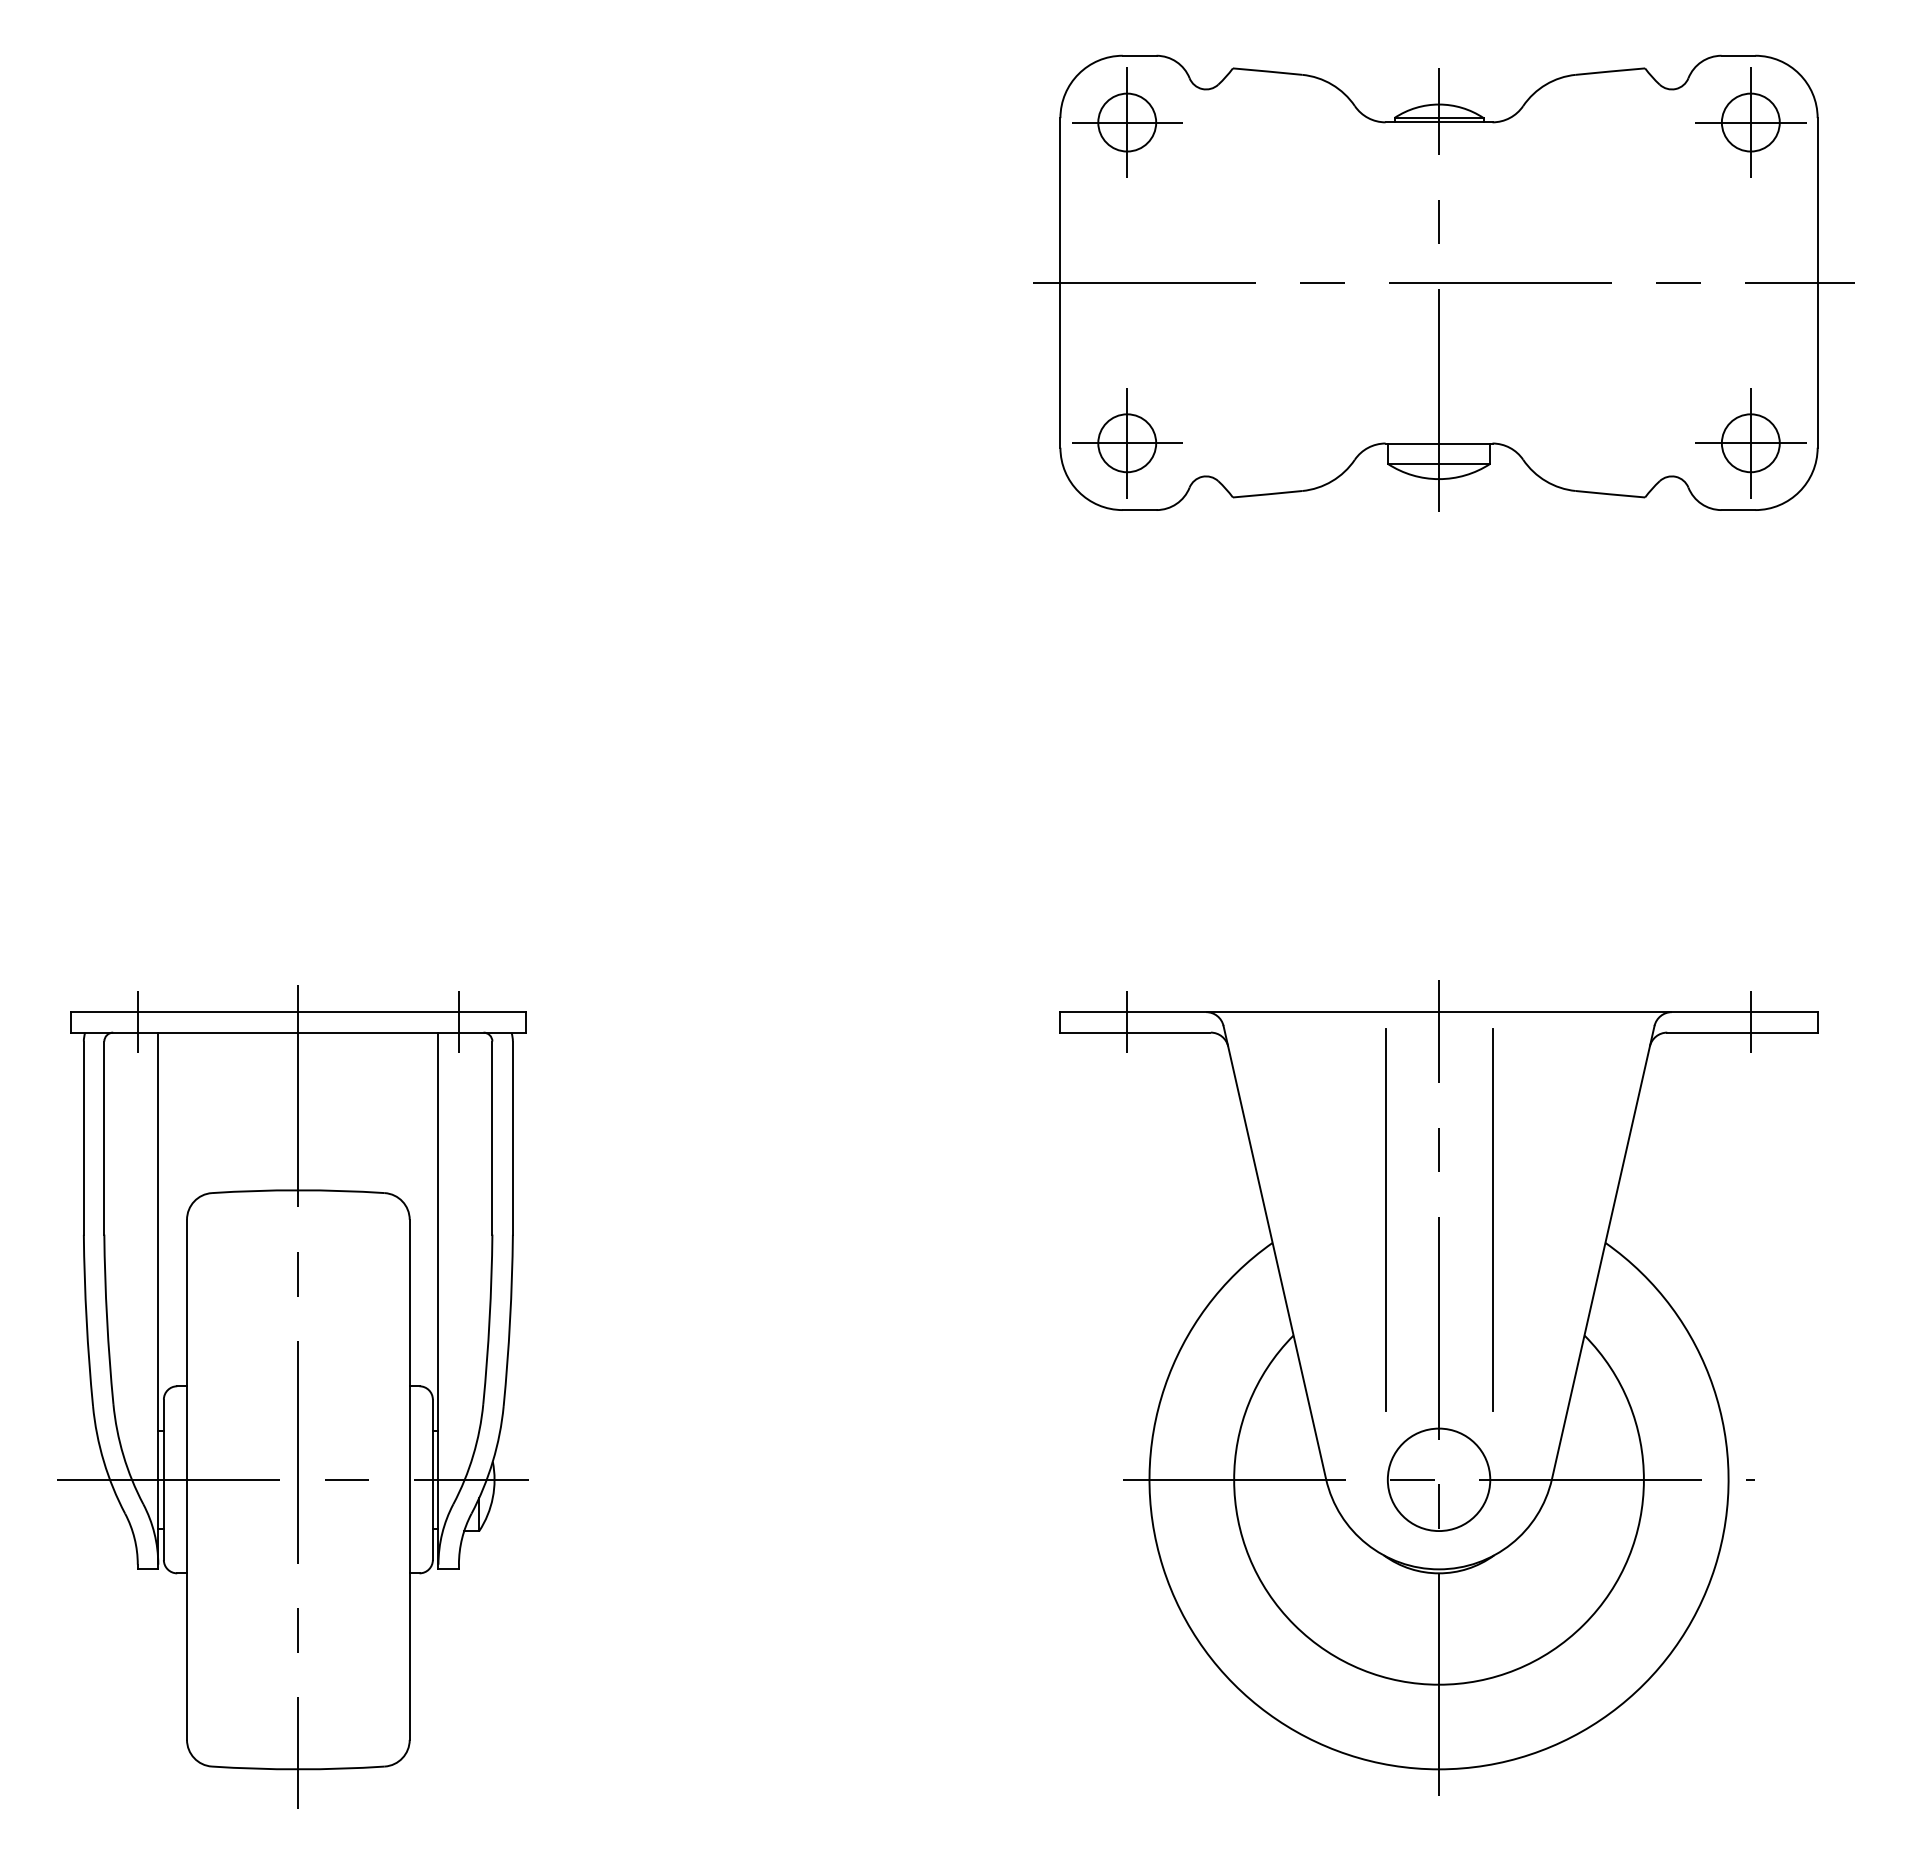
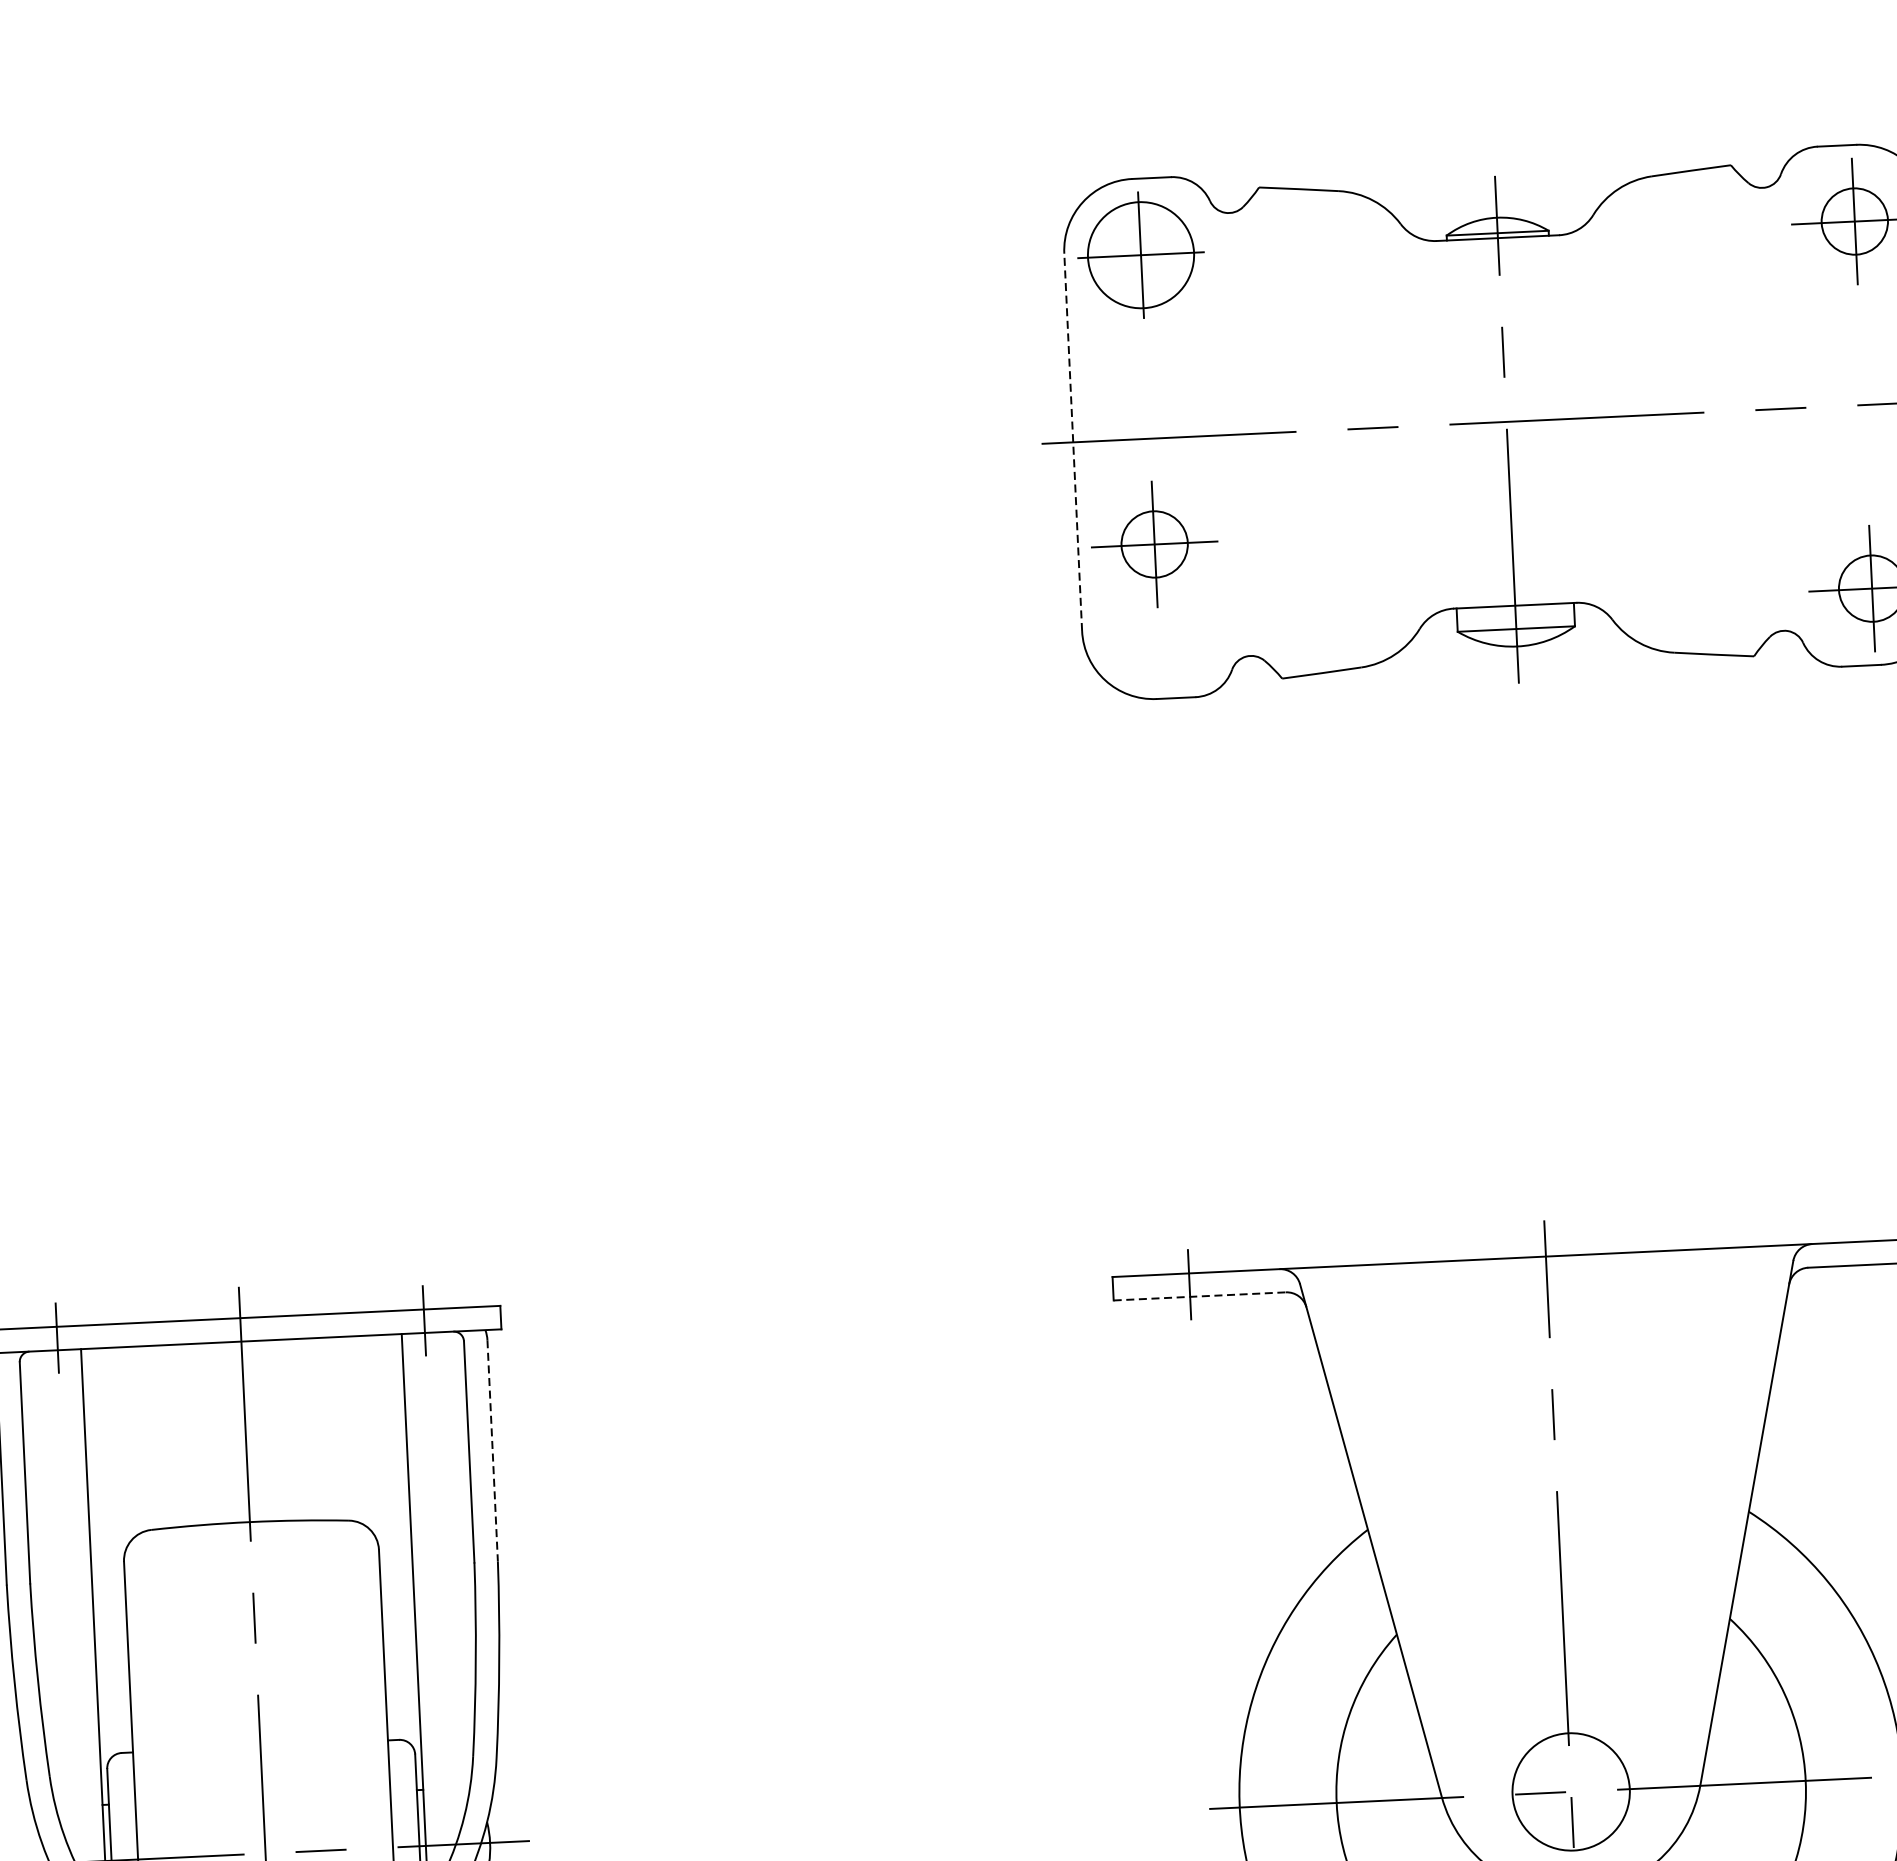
circle: (1127, 122) -> (1141, 255), size x1.6
line: (1060, 282) -> (1073, 441), solid -> dashed
part: (1127, 443) -> (1154, 544), moved
line: (1135, 1032) -> (1199, 1296), solid -> dashed
line: (512, 1138) -> (492, 1451), solid -> dashed
line: (1385, 1219) -> (1495, 1496), removed
line: (1492, 1219) -> (1618, 1491), removed

